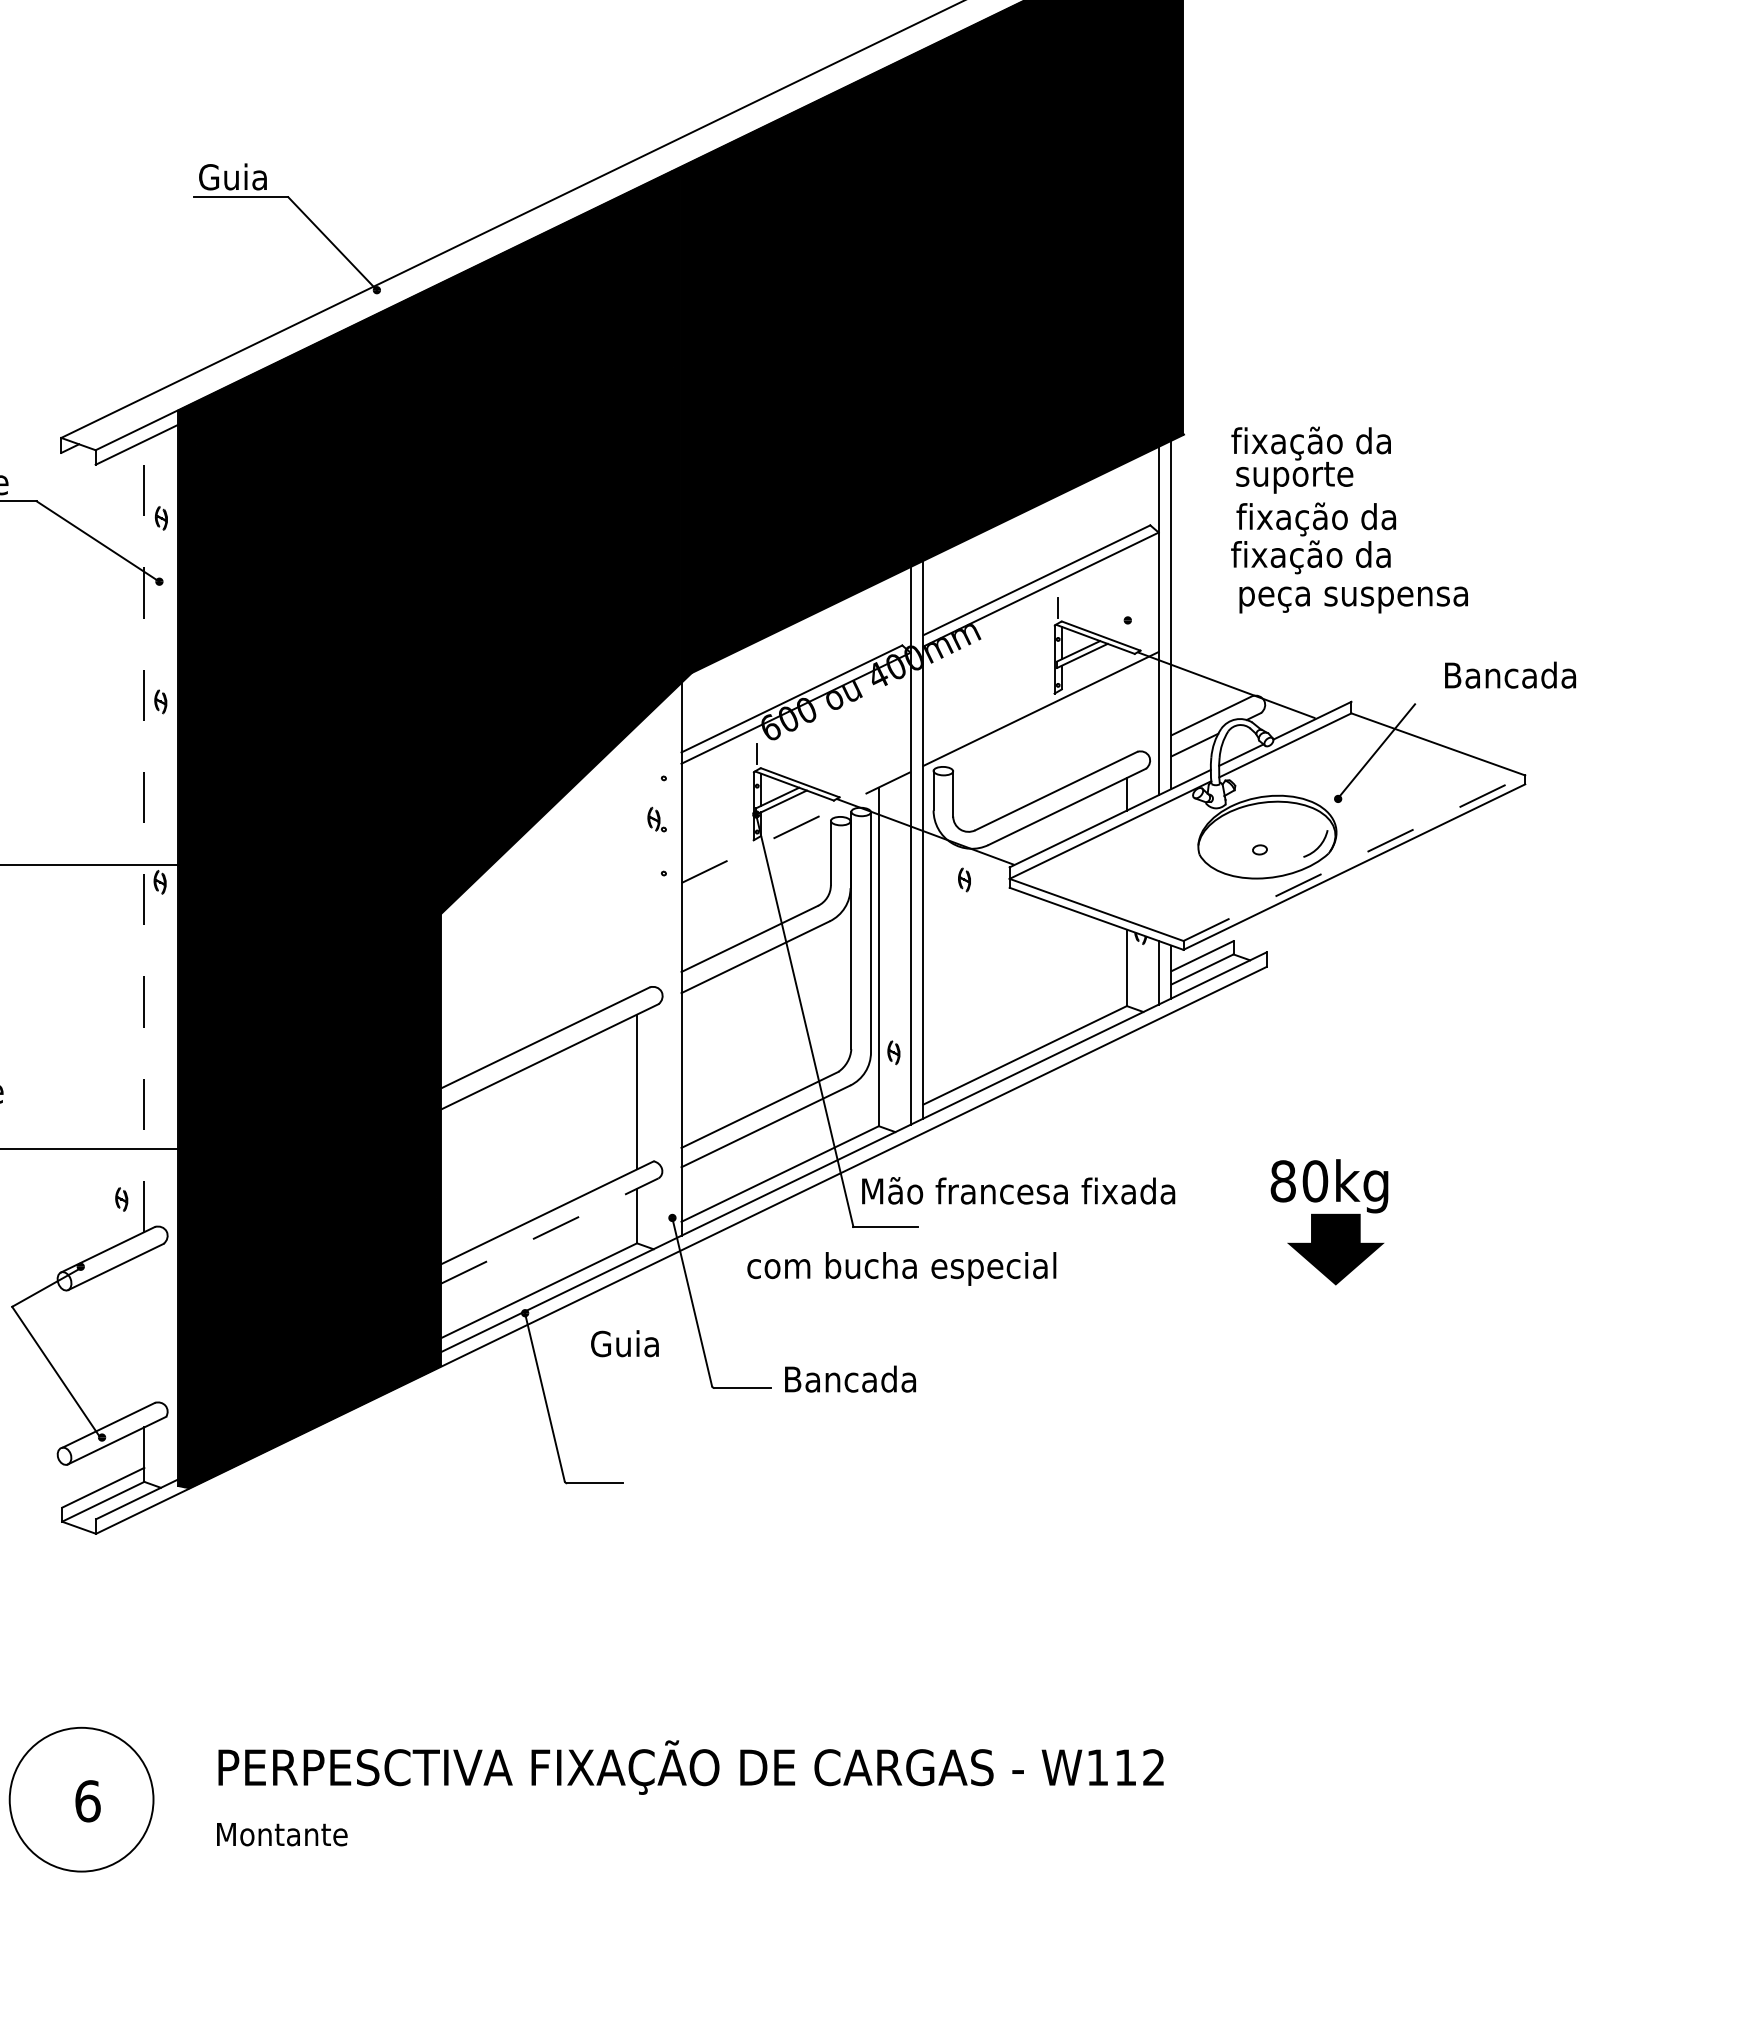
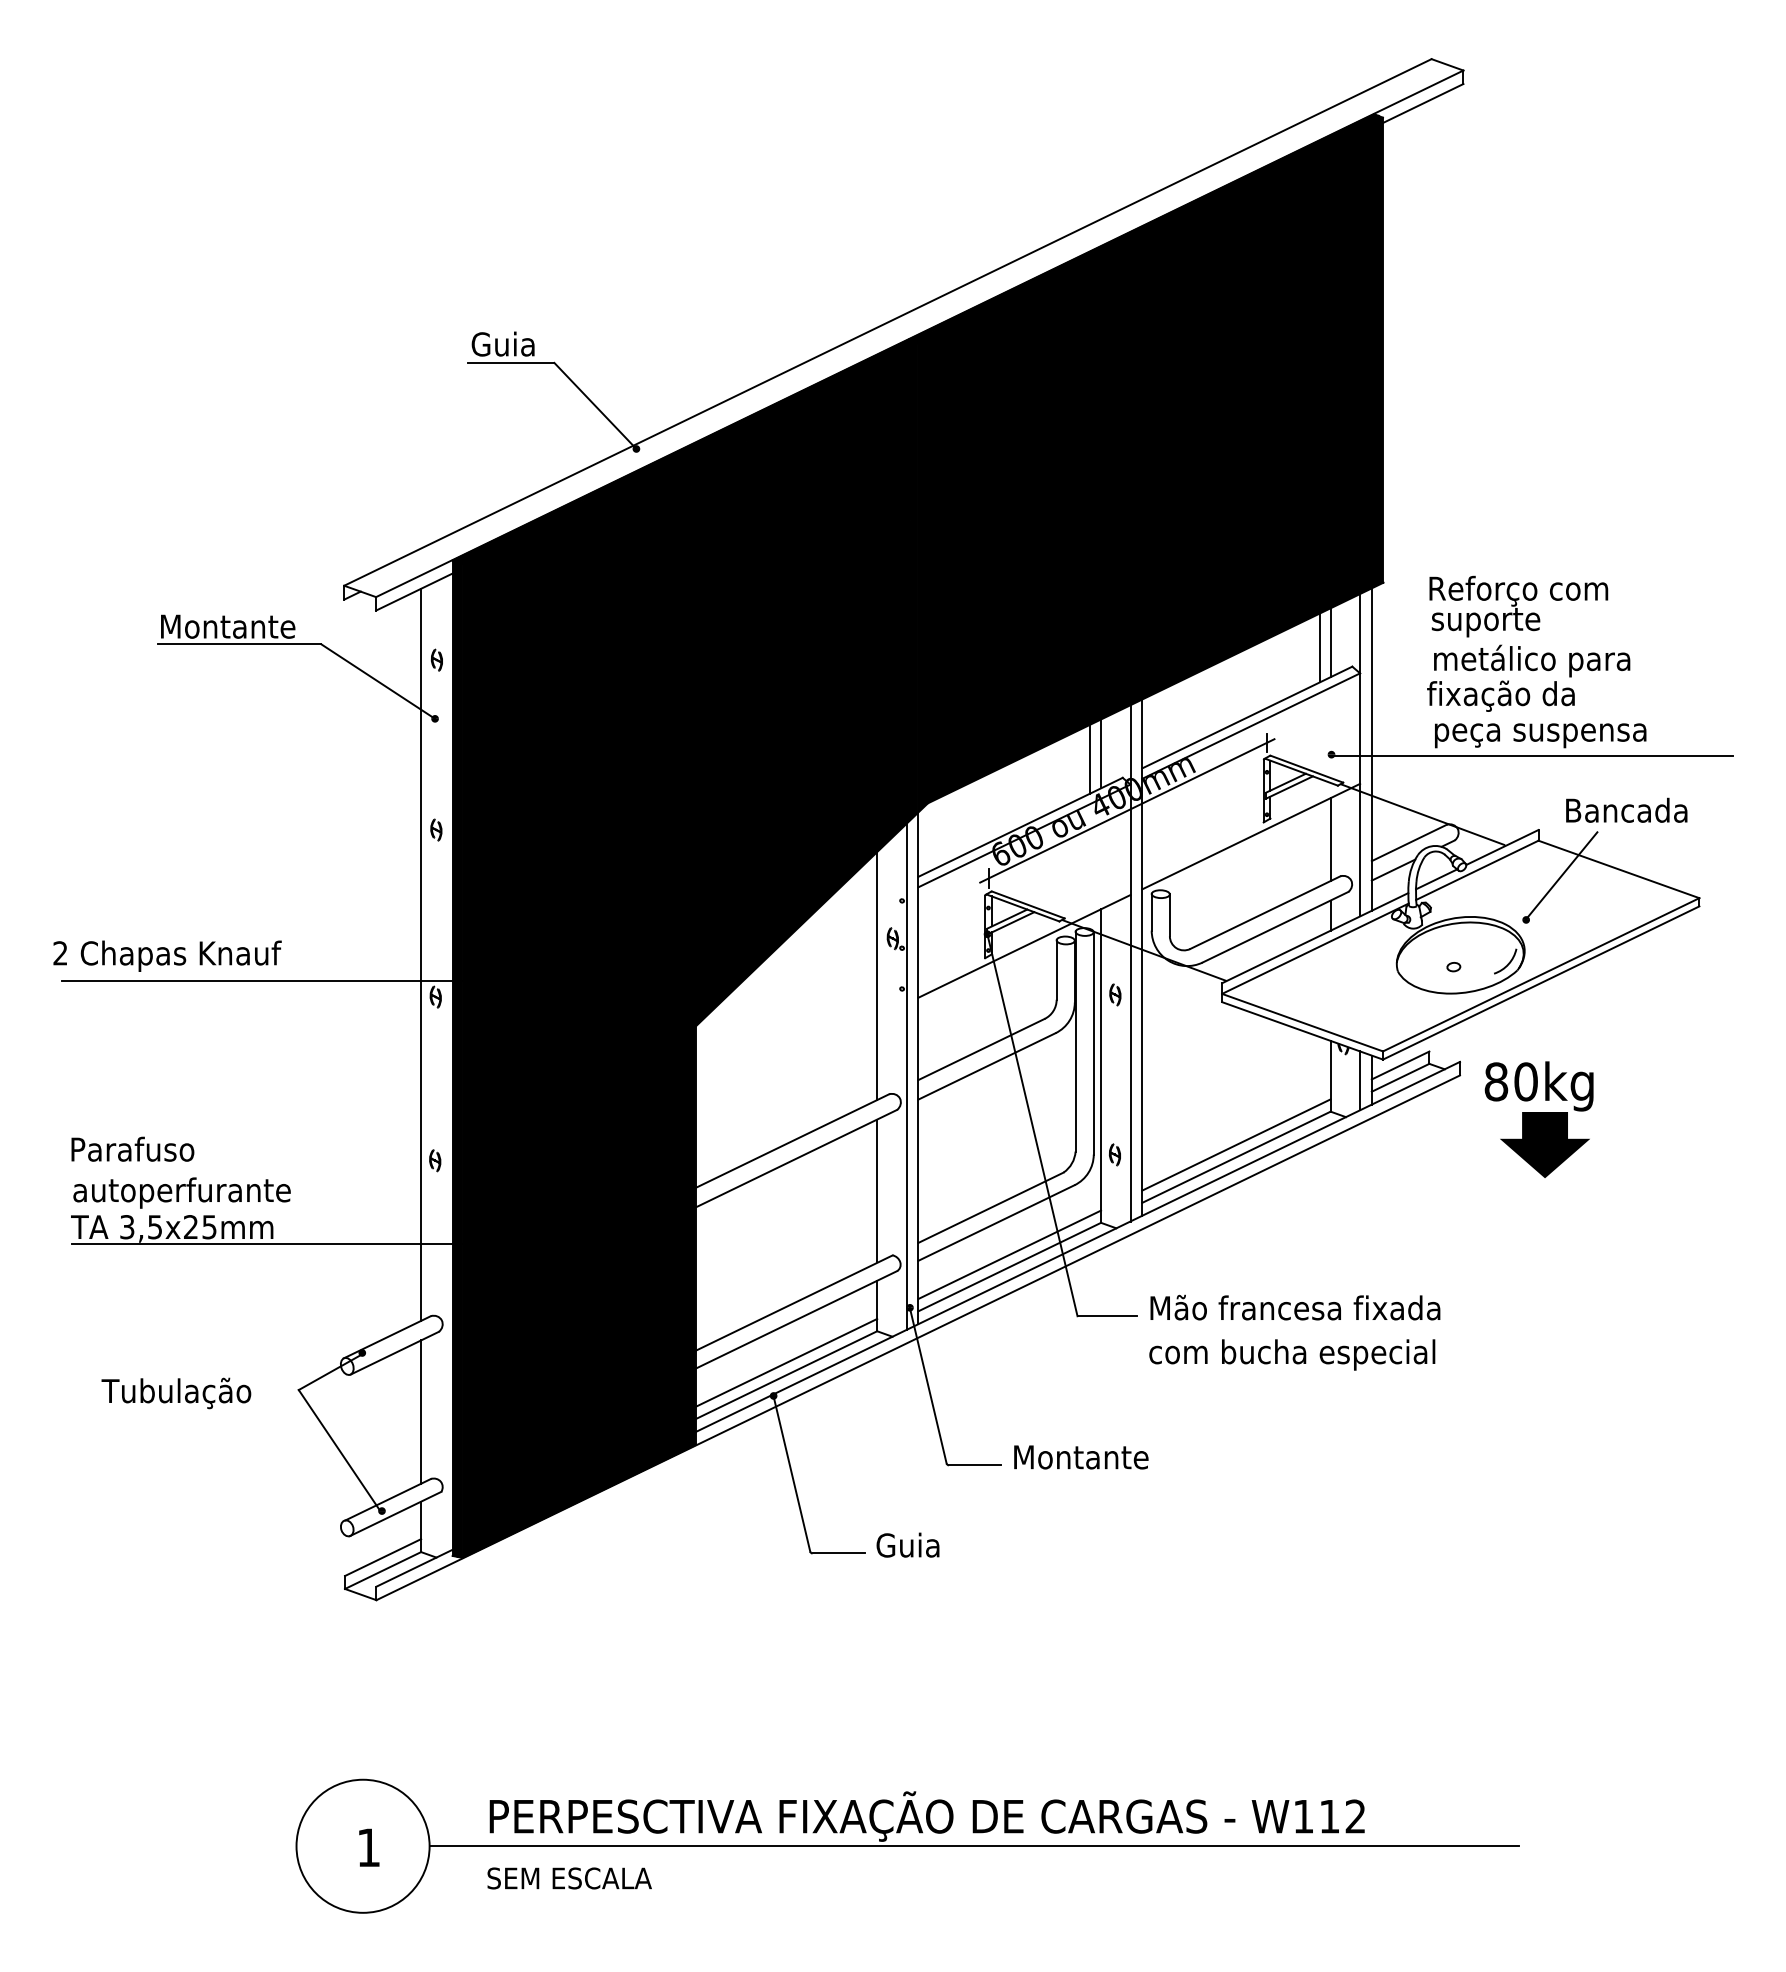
text: (1328, 443) -> (1517, 590), fixação da -> Reforço com
line: (1126, 499) -> (1330, 642), added
line: (1114, 504) -> (1319, 647), added
text: (1343, 518) -> (1531, 660), fixação da -> metálico para
line: (879, 619) -> (1101, 753), added
line: (1342, 622) -> (1530, 756), added
line: (867, 624) -> (1090, 758), added
text: (1510, 674) -> (1626, 809), moved
line: (907, 680) -> (1127, 810), added
line: (1126, 712) -> (1330, 839), added
line: (796, 827) -> (1024, 946), dashed -> solid
line: (144, 836) -> (421, 954), dashed -> solid
line: (1354, 857) -> (1541, 974), dashed -> solid
line: (637, 860) -> (877, 976), added
part: (964, 879) -> (1115, 994), moved
line: (668, 968) -> (906, 1076), added
line: (1025, 1041) -> (1236, 1144), added
line: (779, 1160) -> (1009, 1254), added
text: (1018, 1190) -> (1295, 1307), moved
part: (122, 1199) -> (435, 1160), moved
text: (1328, 1221) -> (1538, 1119), moved
line: (549, 1230) -> (796, 1319), dashed -> solid
text: (902, 1268) -> (1292, 1354), moved
line: (539, 1277) -> (786, 1362), added
line: (144, 1330) -> (421, 1411), added
text: (624, 1342) -> (907, 1544), moved
text: (858, 1378) -> (1082, 1456), Bancada -> Montante
line: (742, 1799) -> (974, 1846), added
text: (87, 1801) -> (368, 1847), 6 -> 1
text: (304, 1834) -> (569, 1878), Montante -> SEM ESCALA

